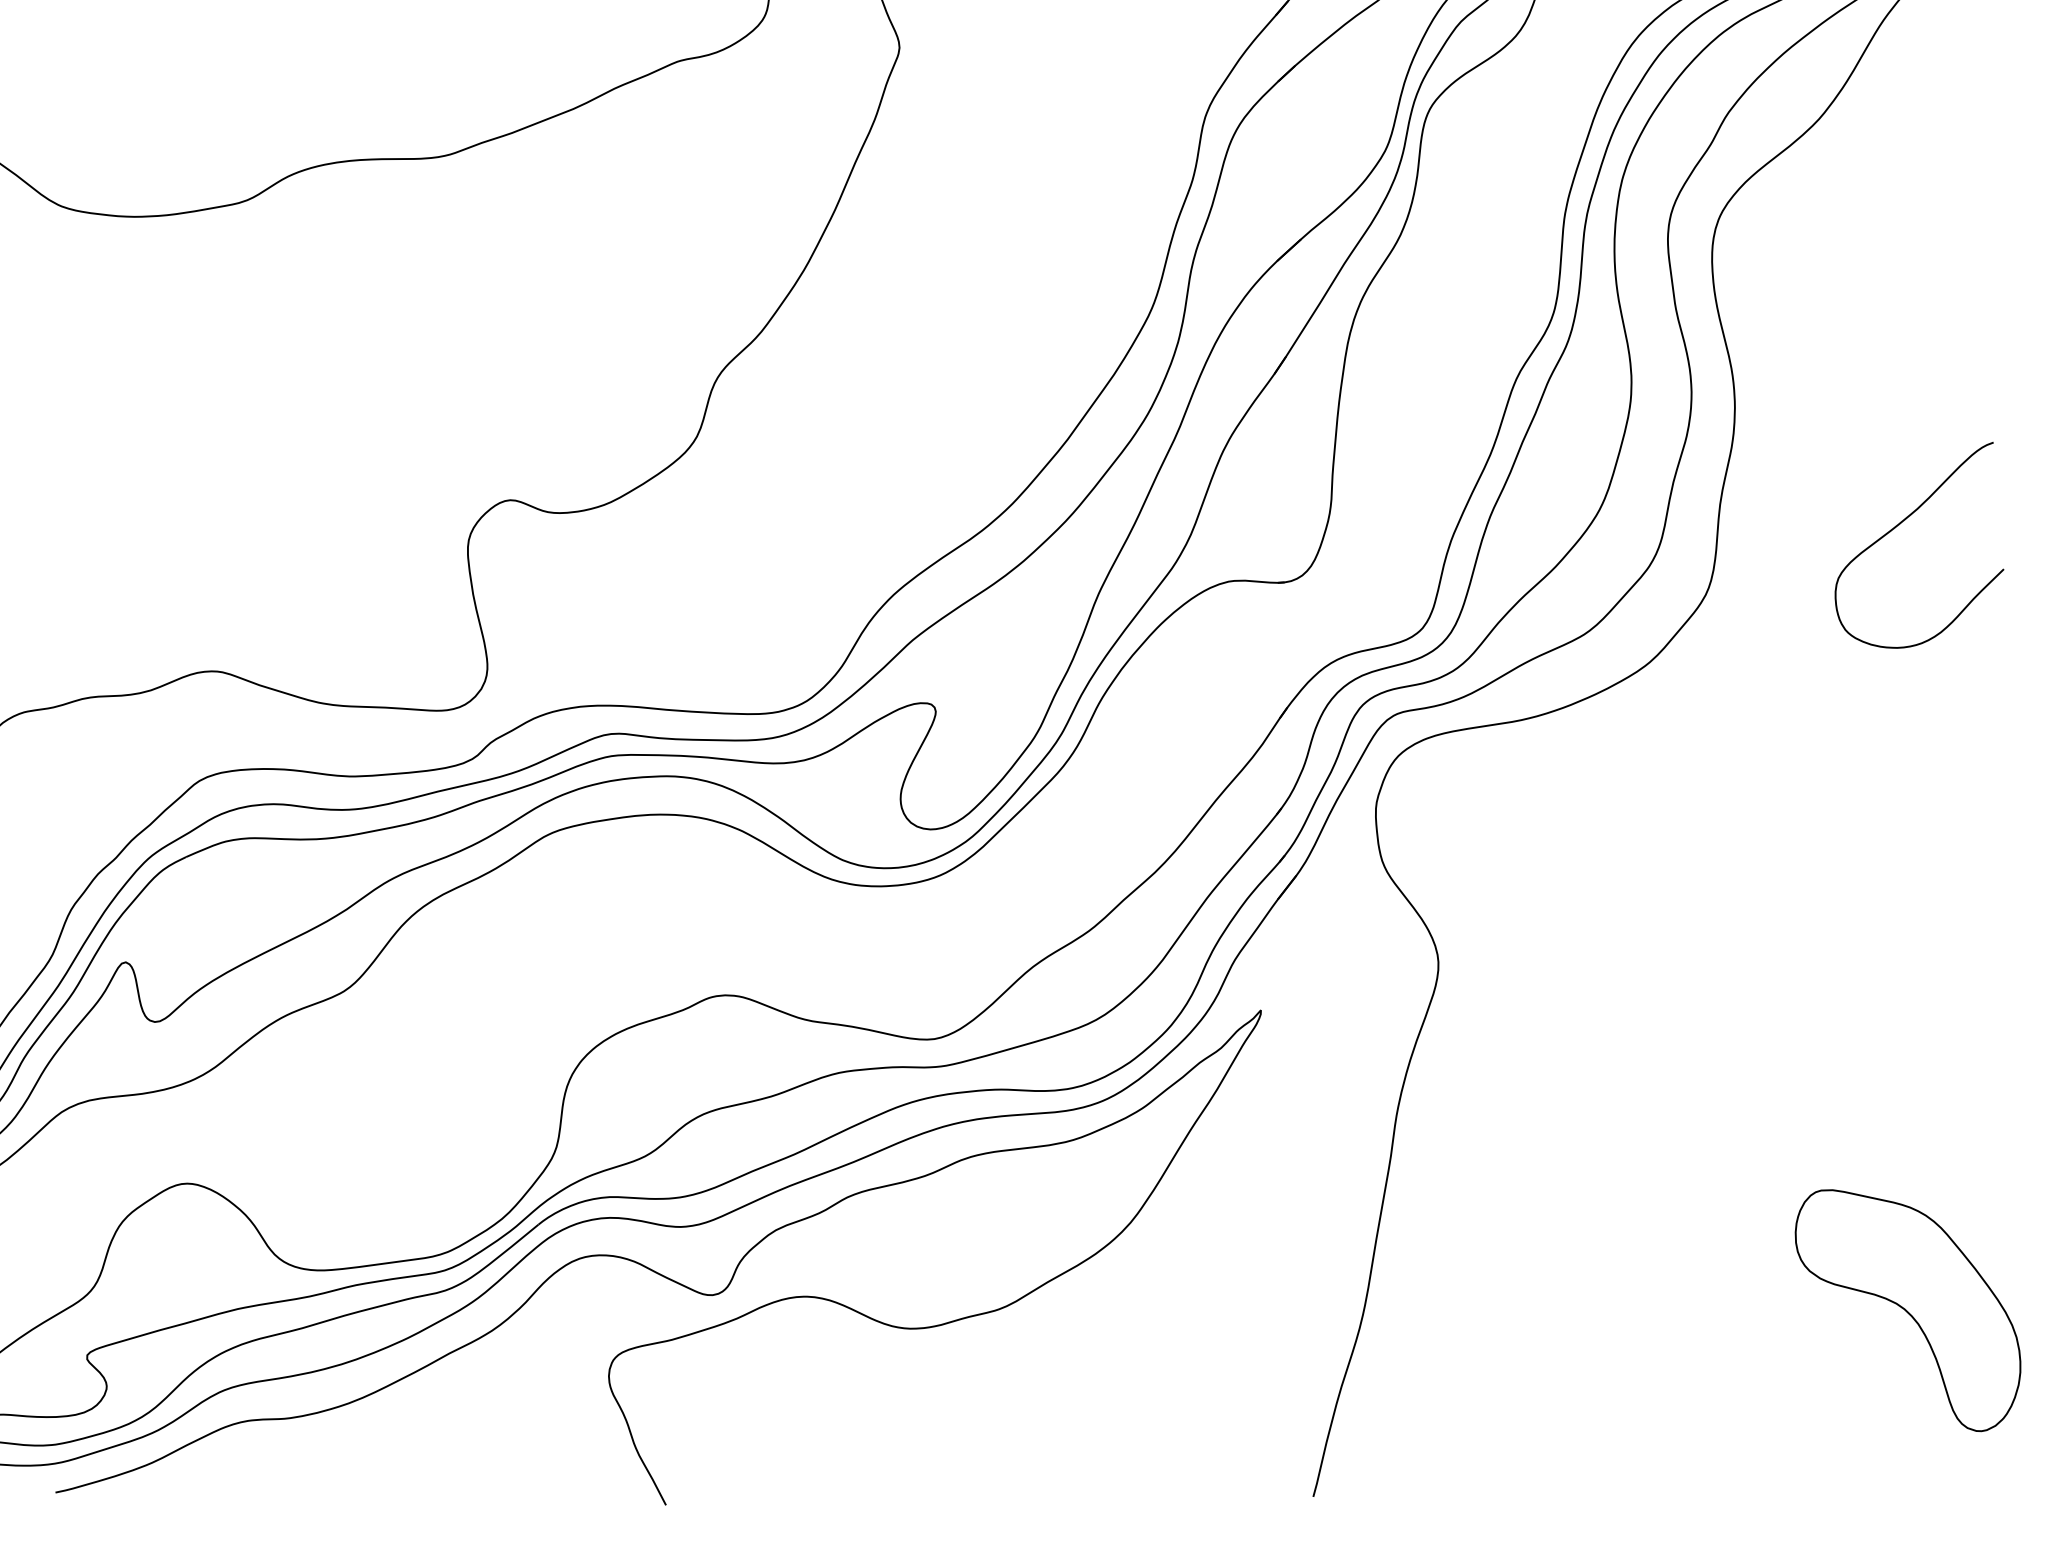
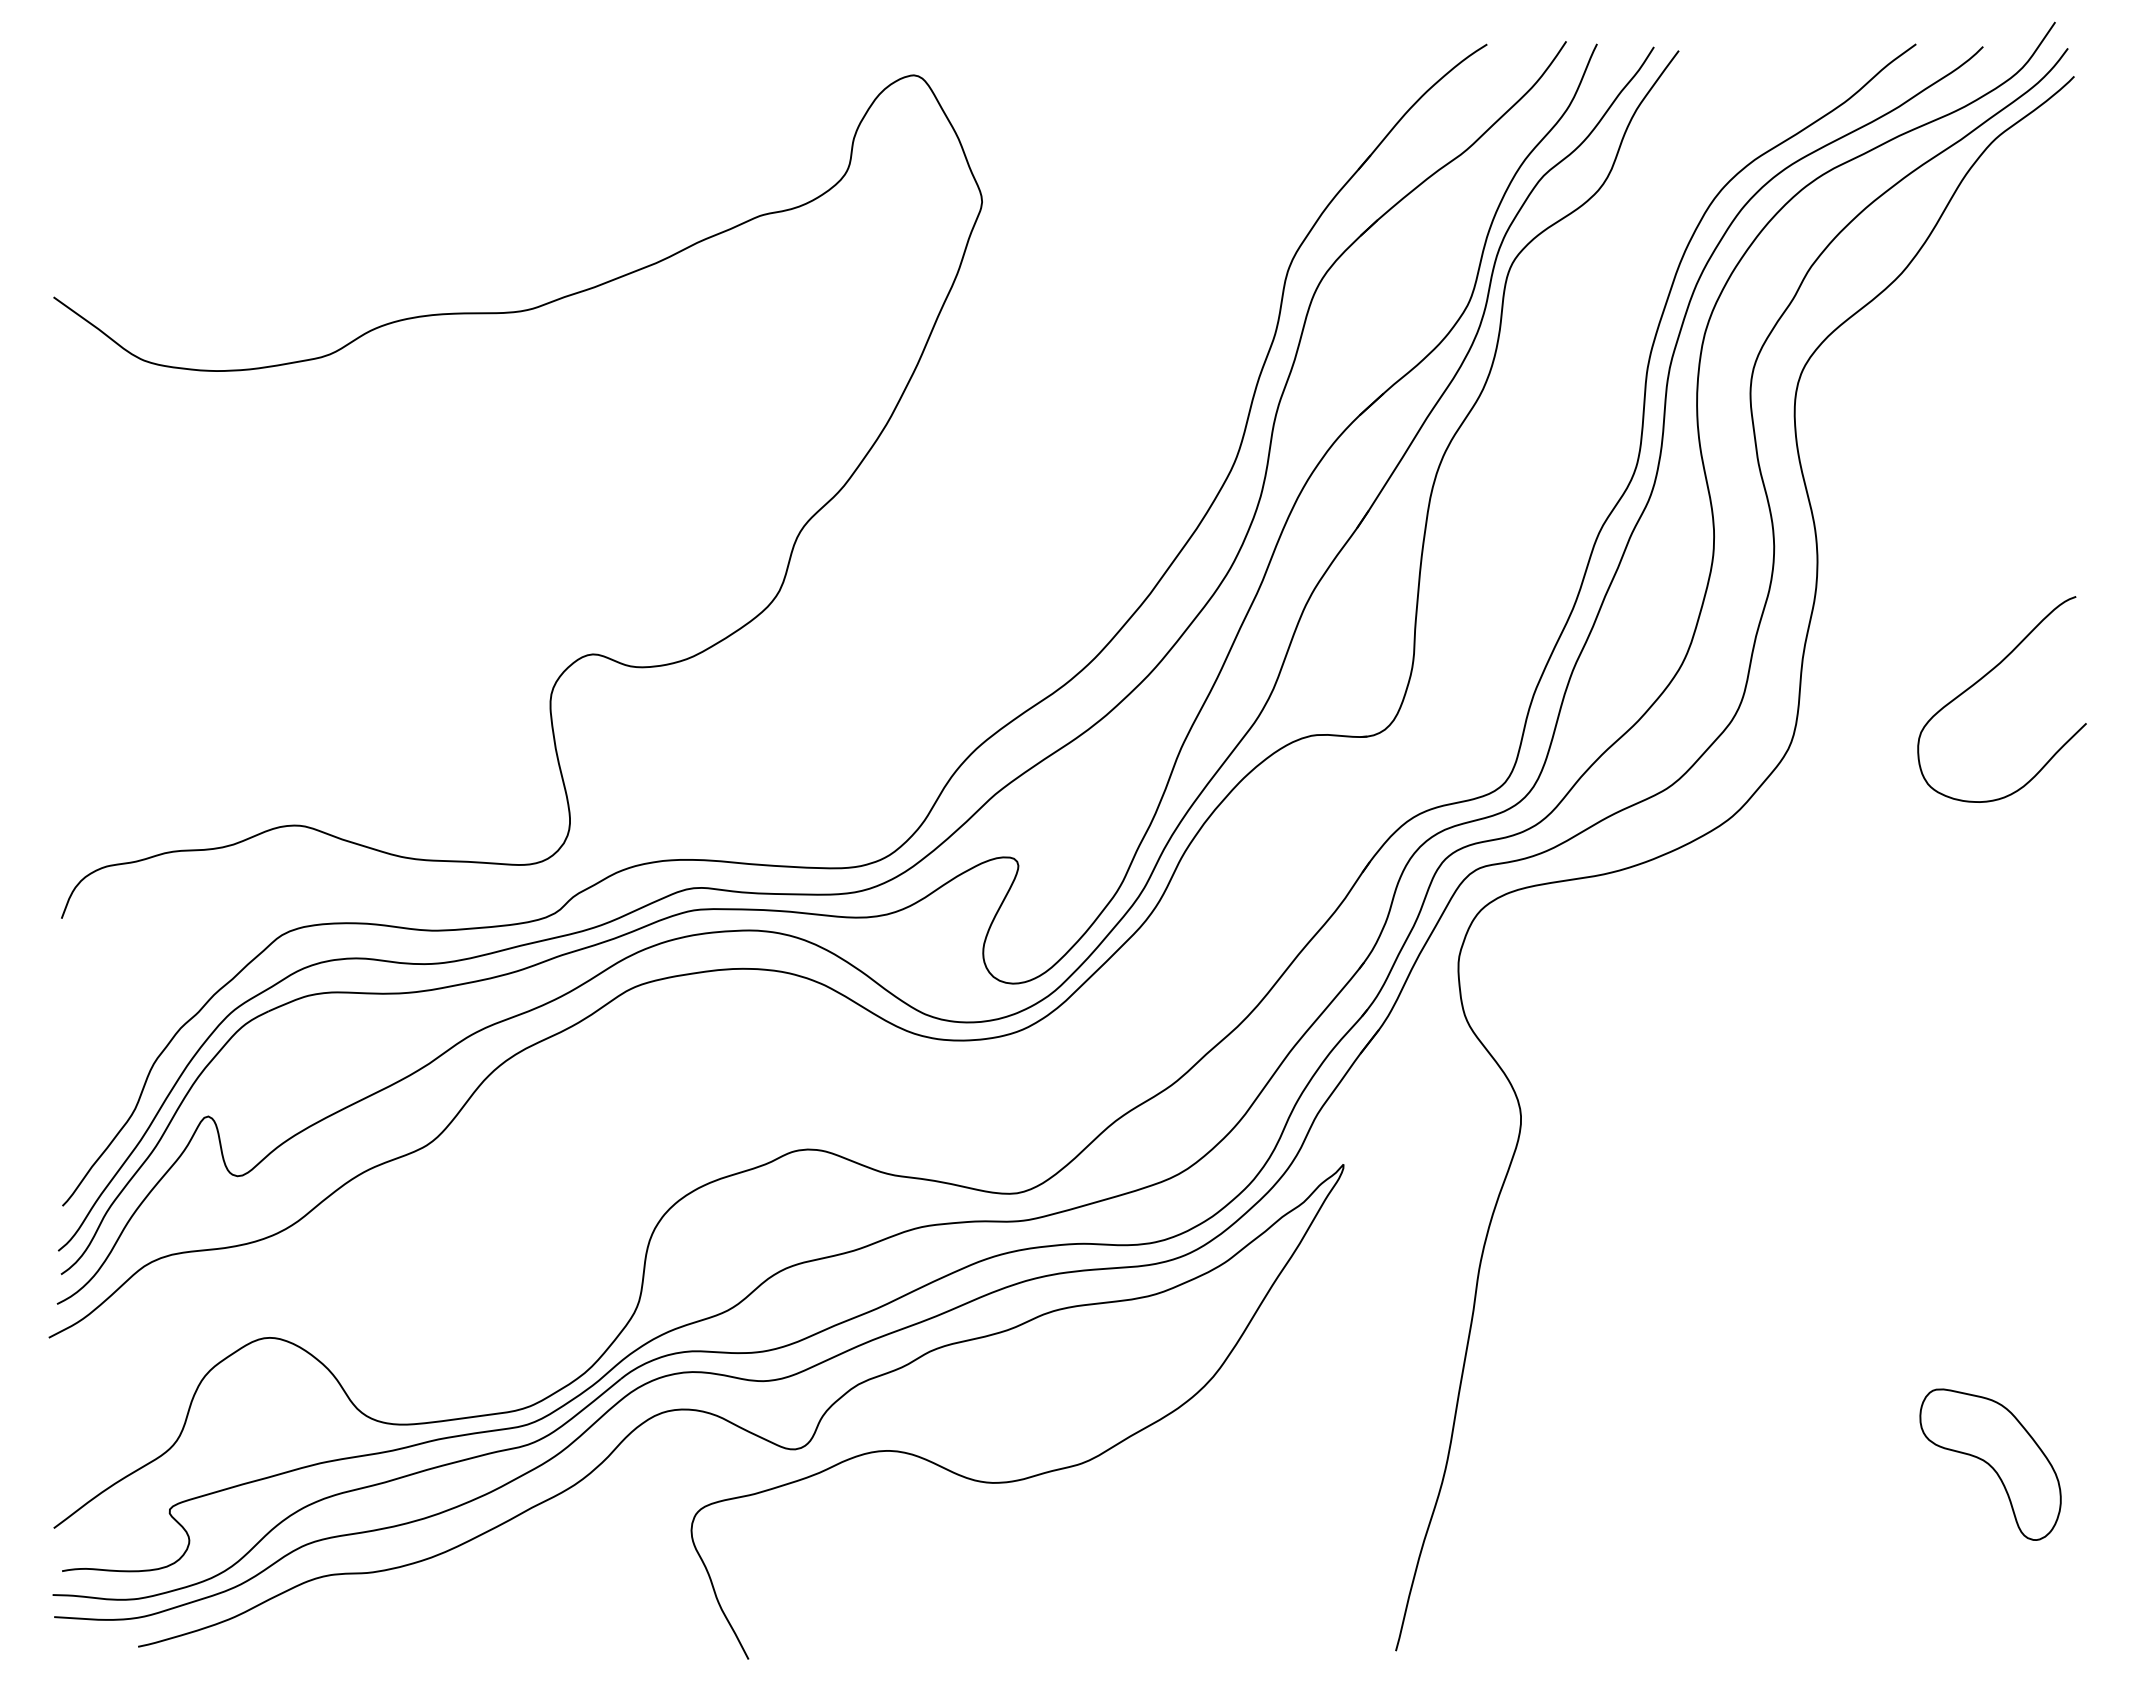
part: (1907, 1310) -> (1990, 1464), size x0.62

